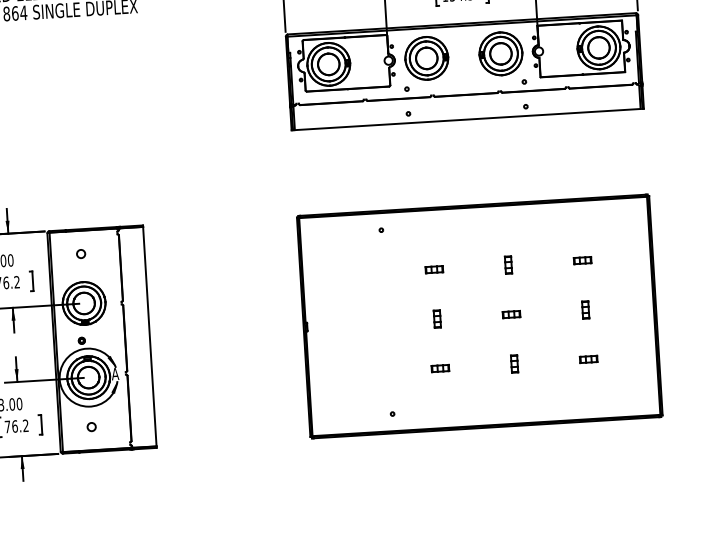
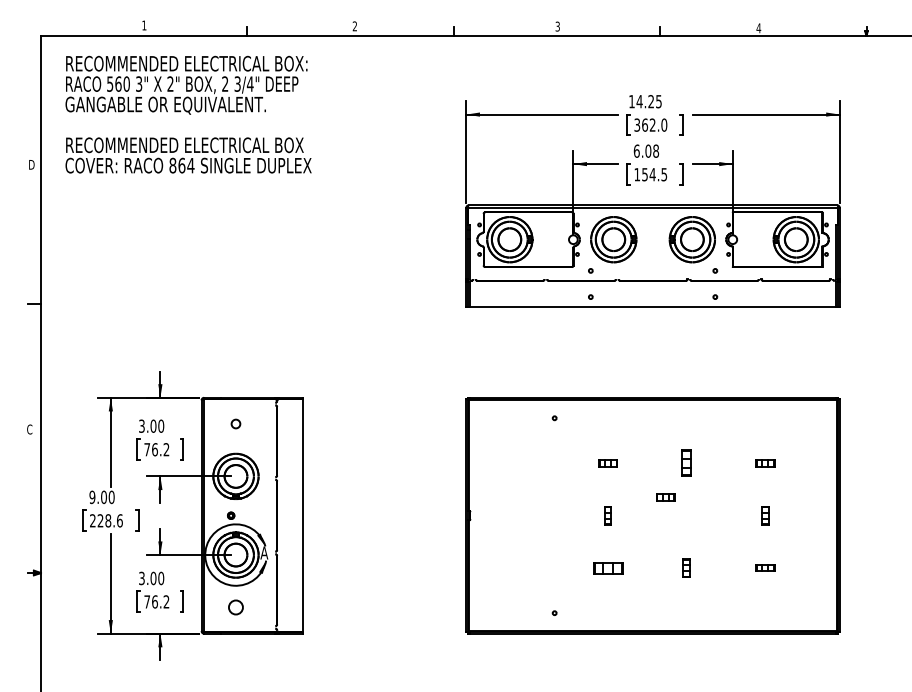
part: (508, 265) -> (686, 463), size x1.4
part: (511, 314) -> (665, 497), moved
part: (439, 367) -> (607, 567), size x1.6
circle: (91, 427) -> (235, 607), size x1.6

